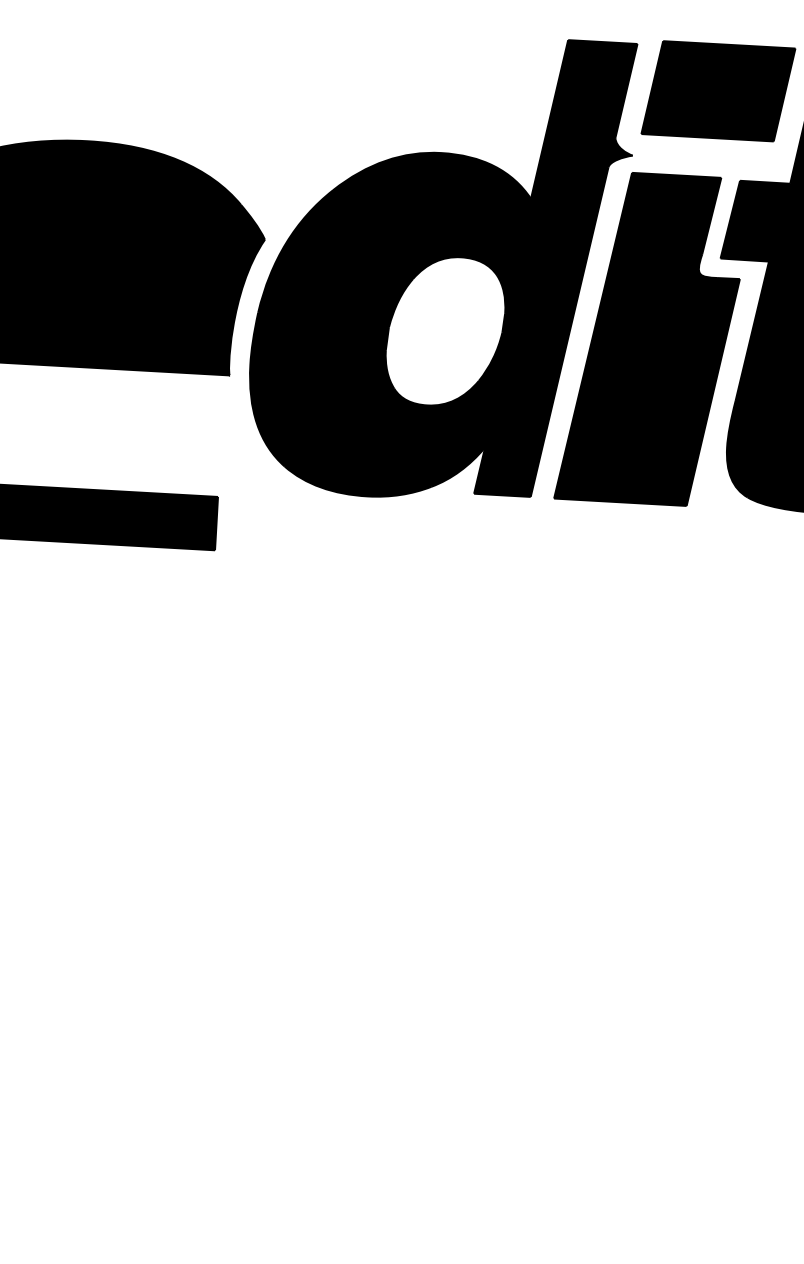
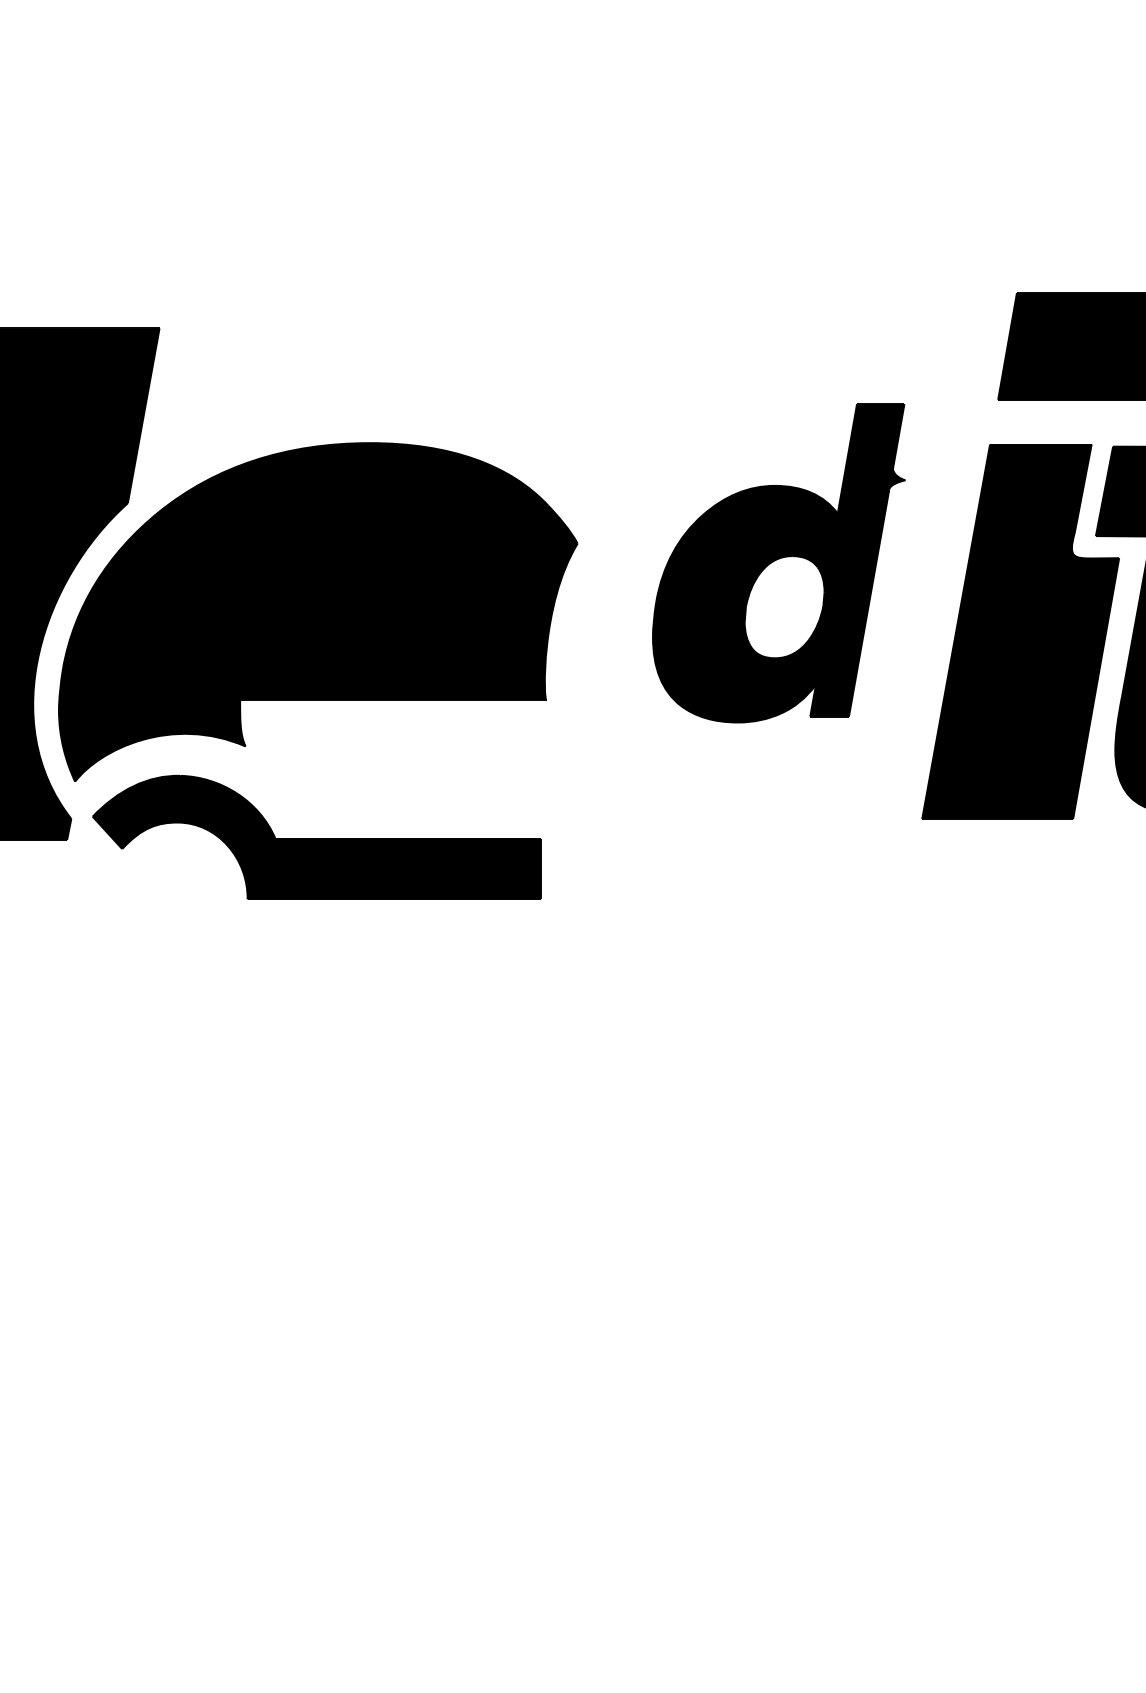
part: (440, 266) -> (778, 563), size x0.6

